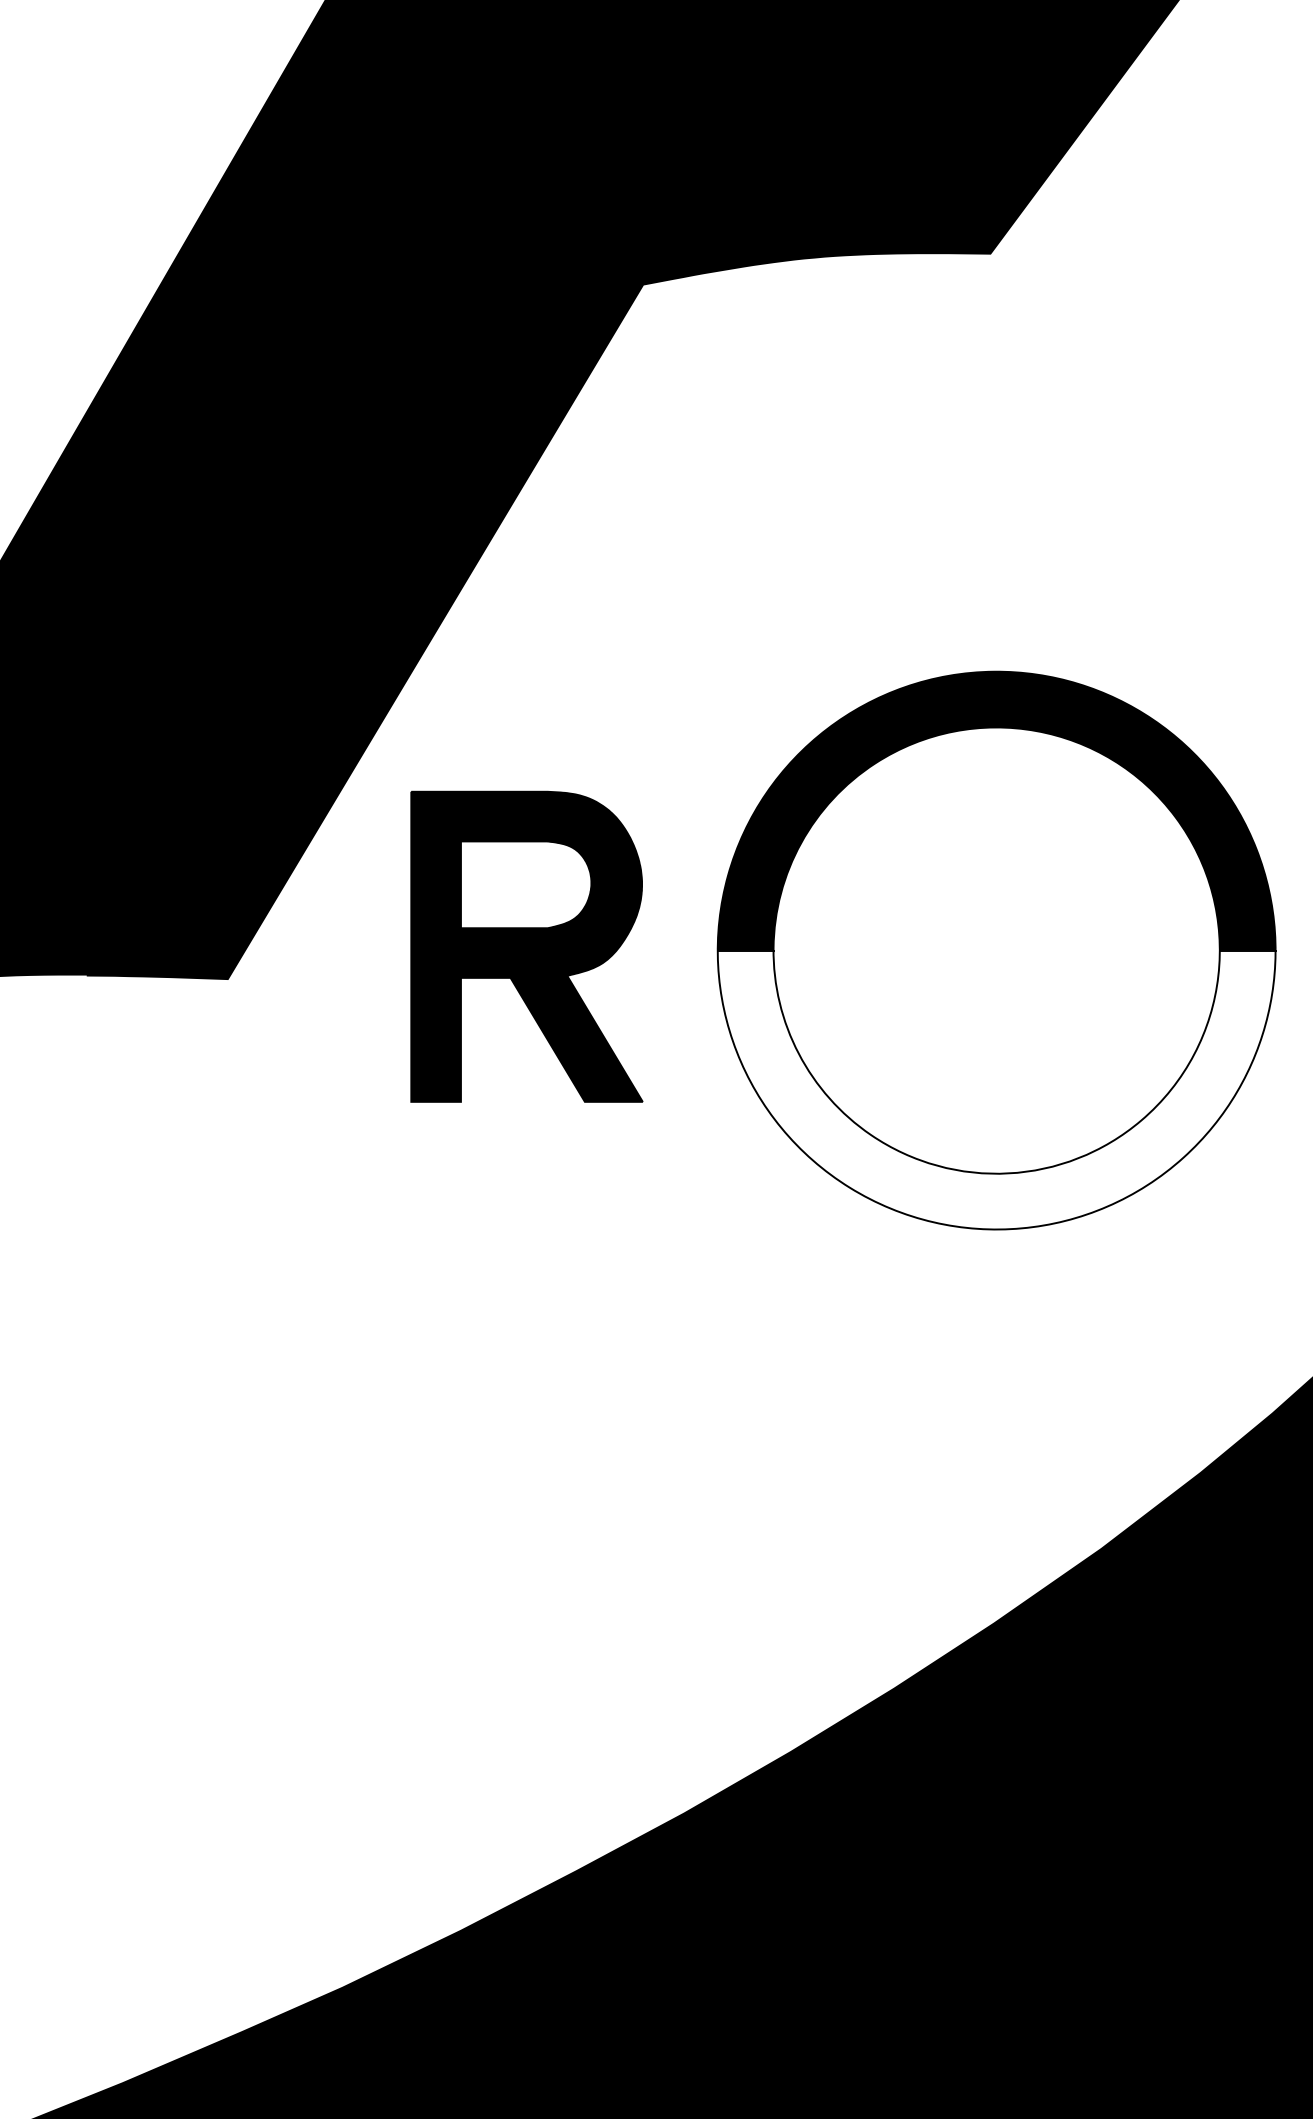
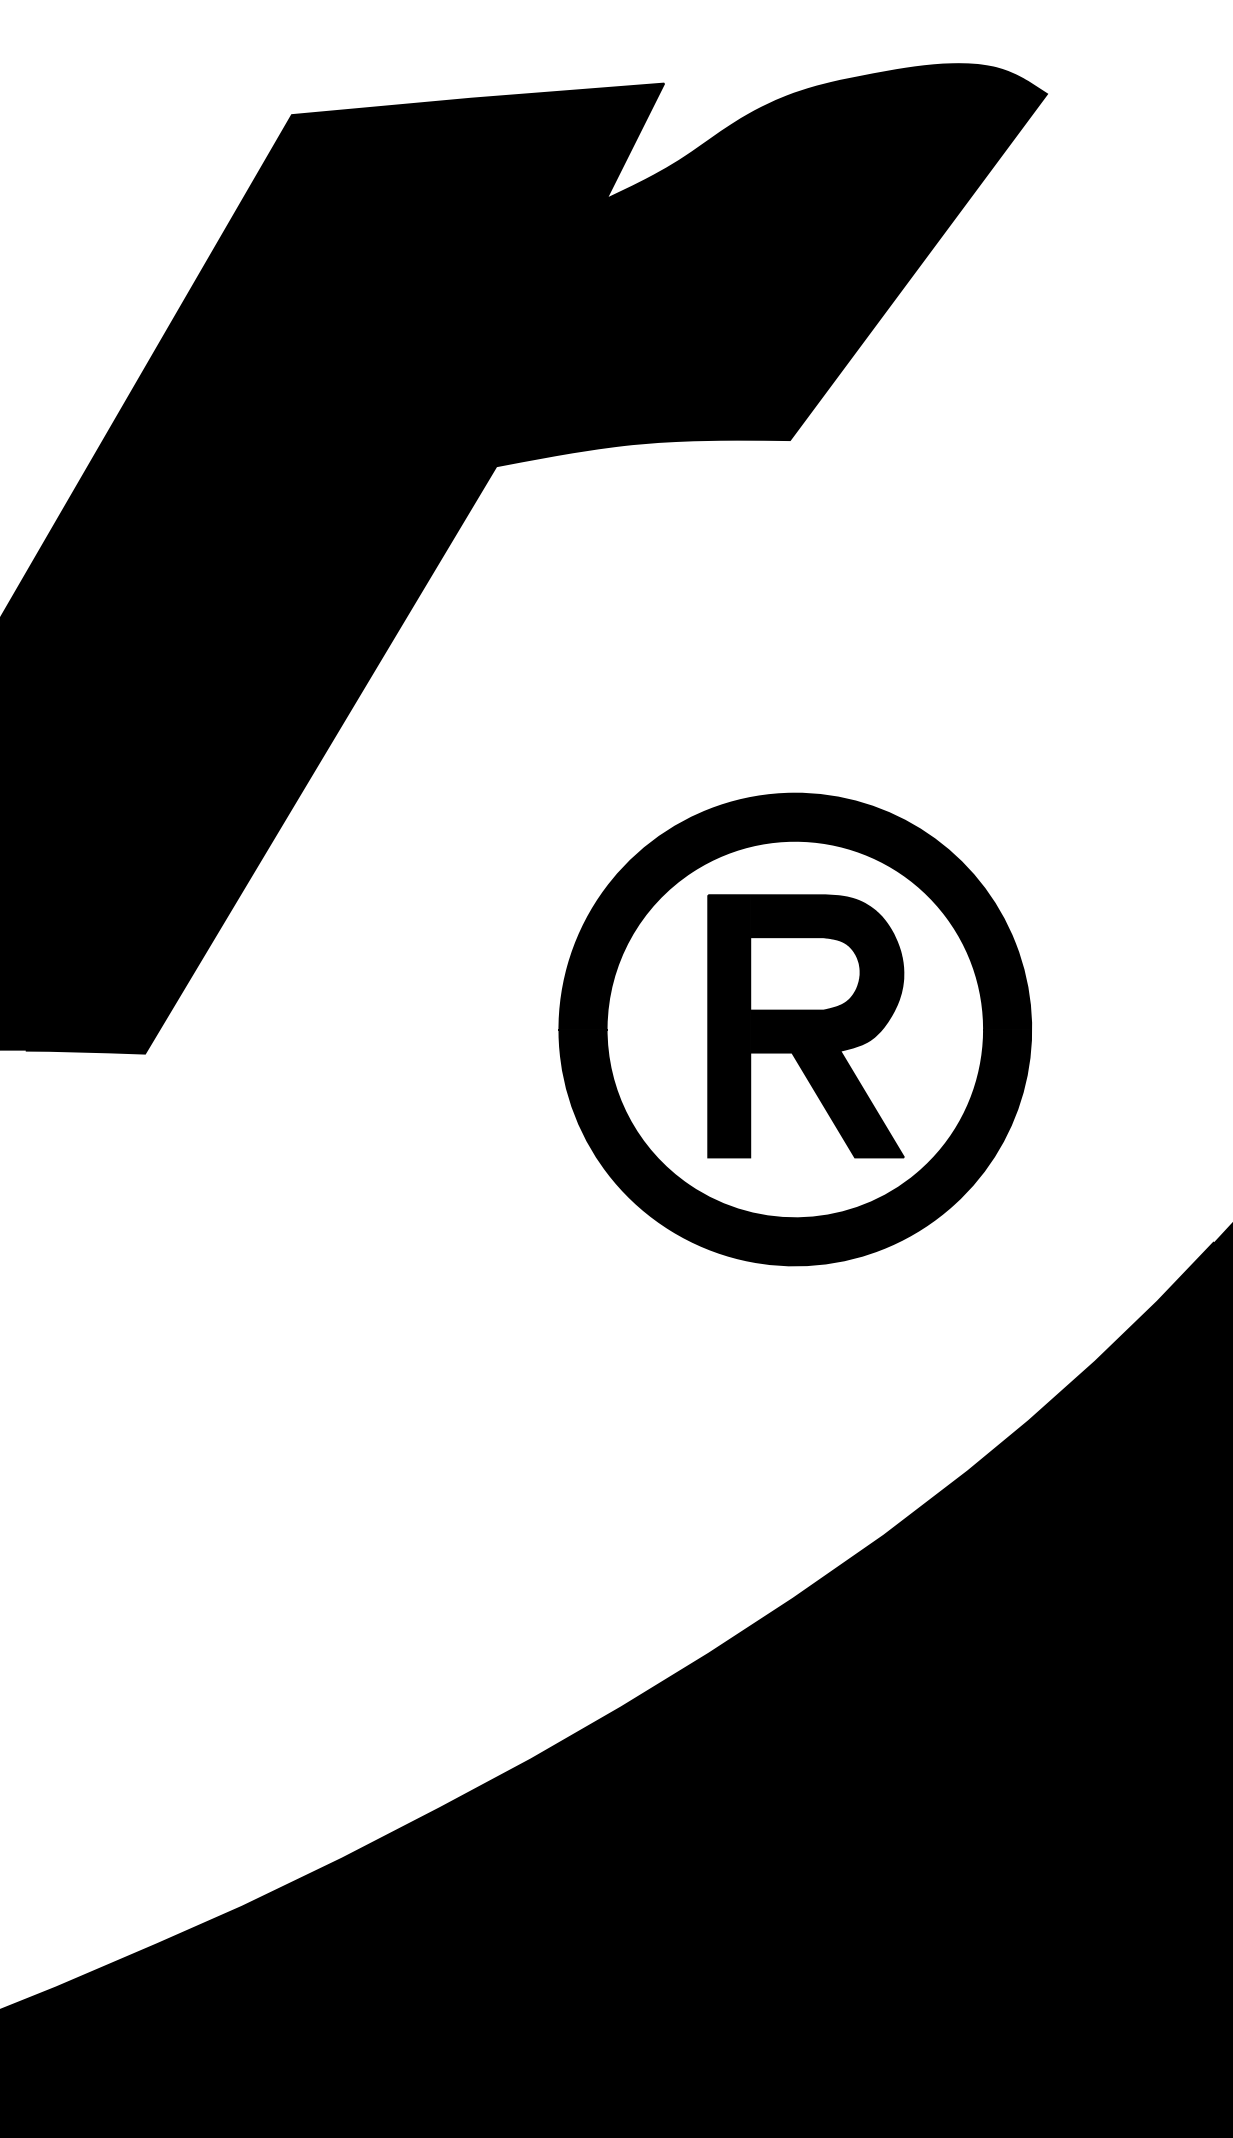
part: (526, 947) -> (805, 1026), moved
fill: (996, 1090) -> (795, 1147), added

